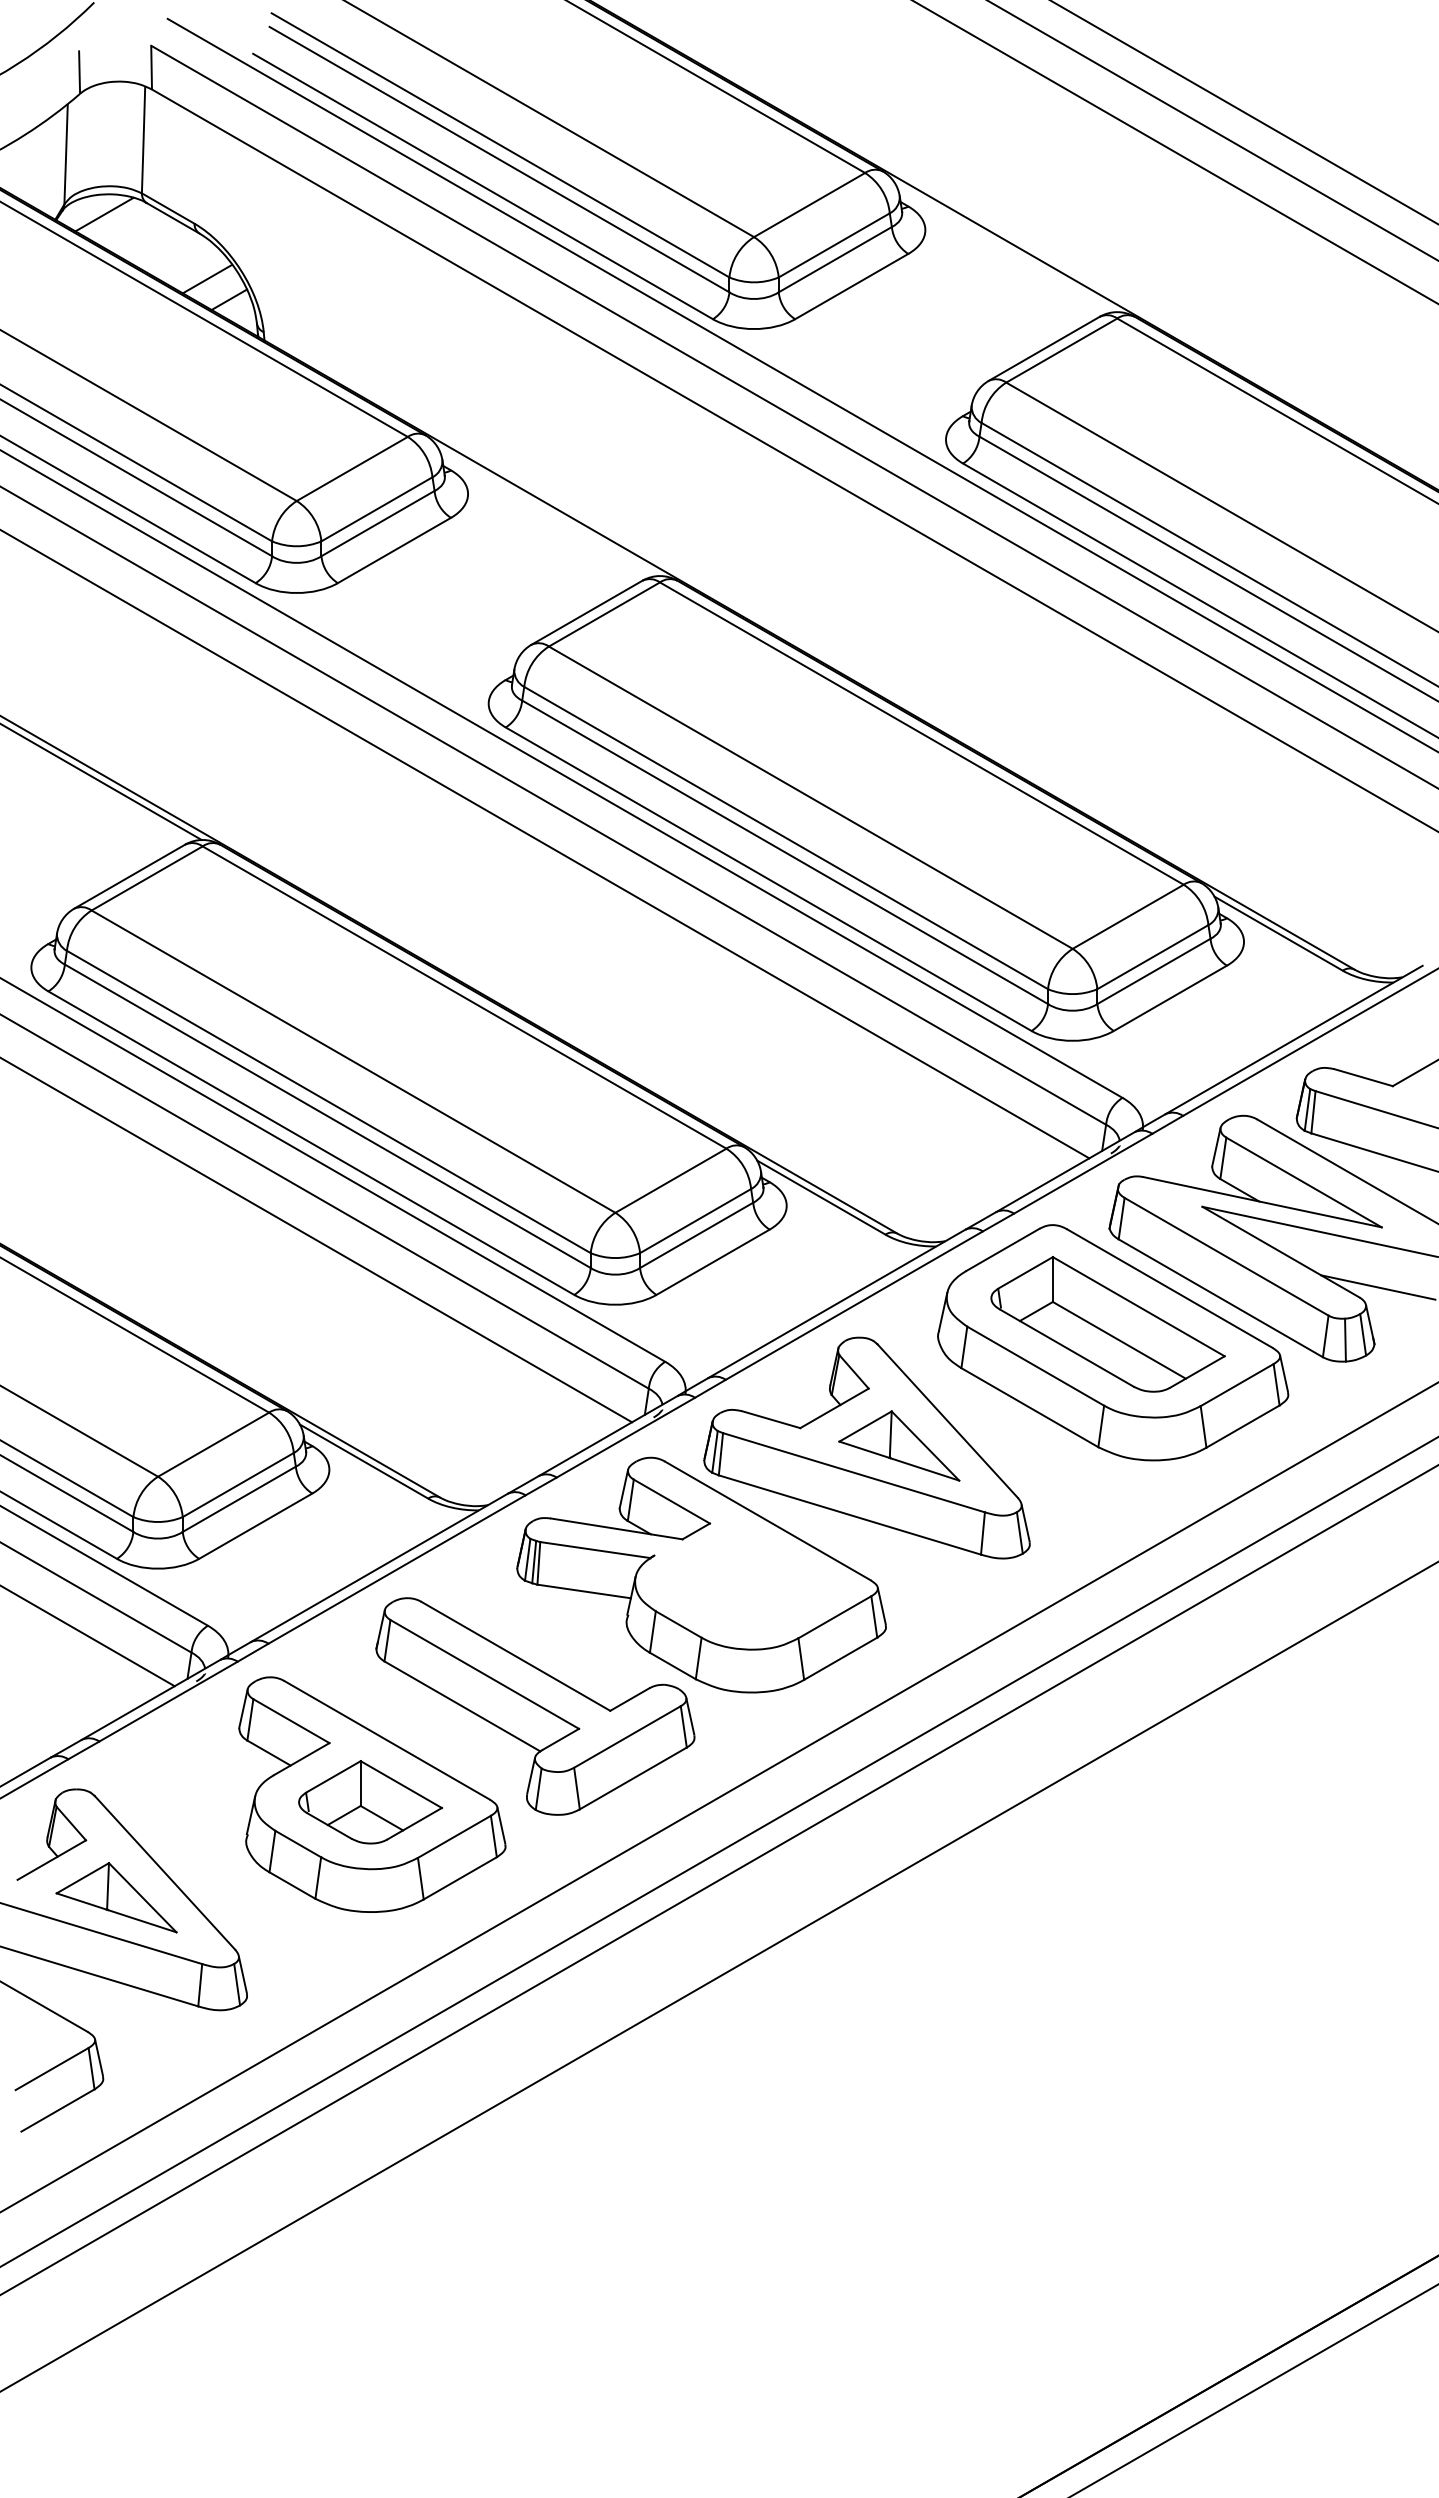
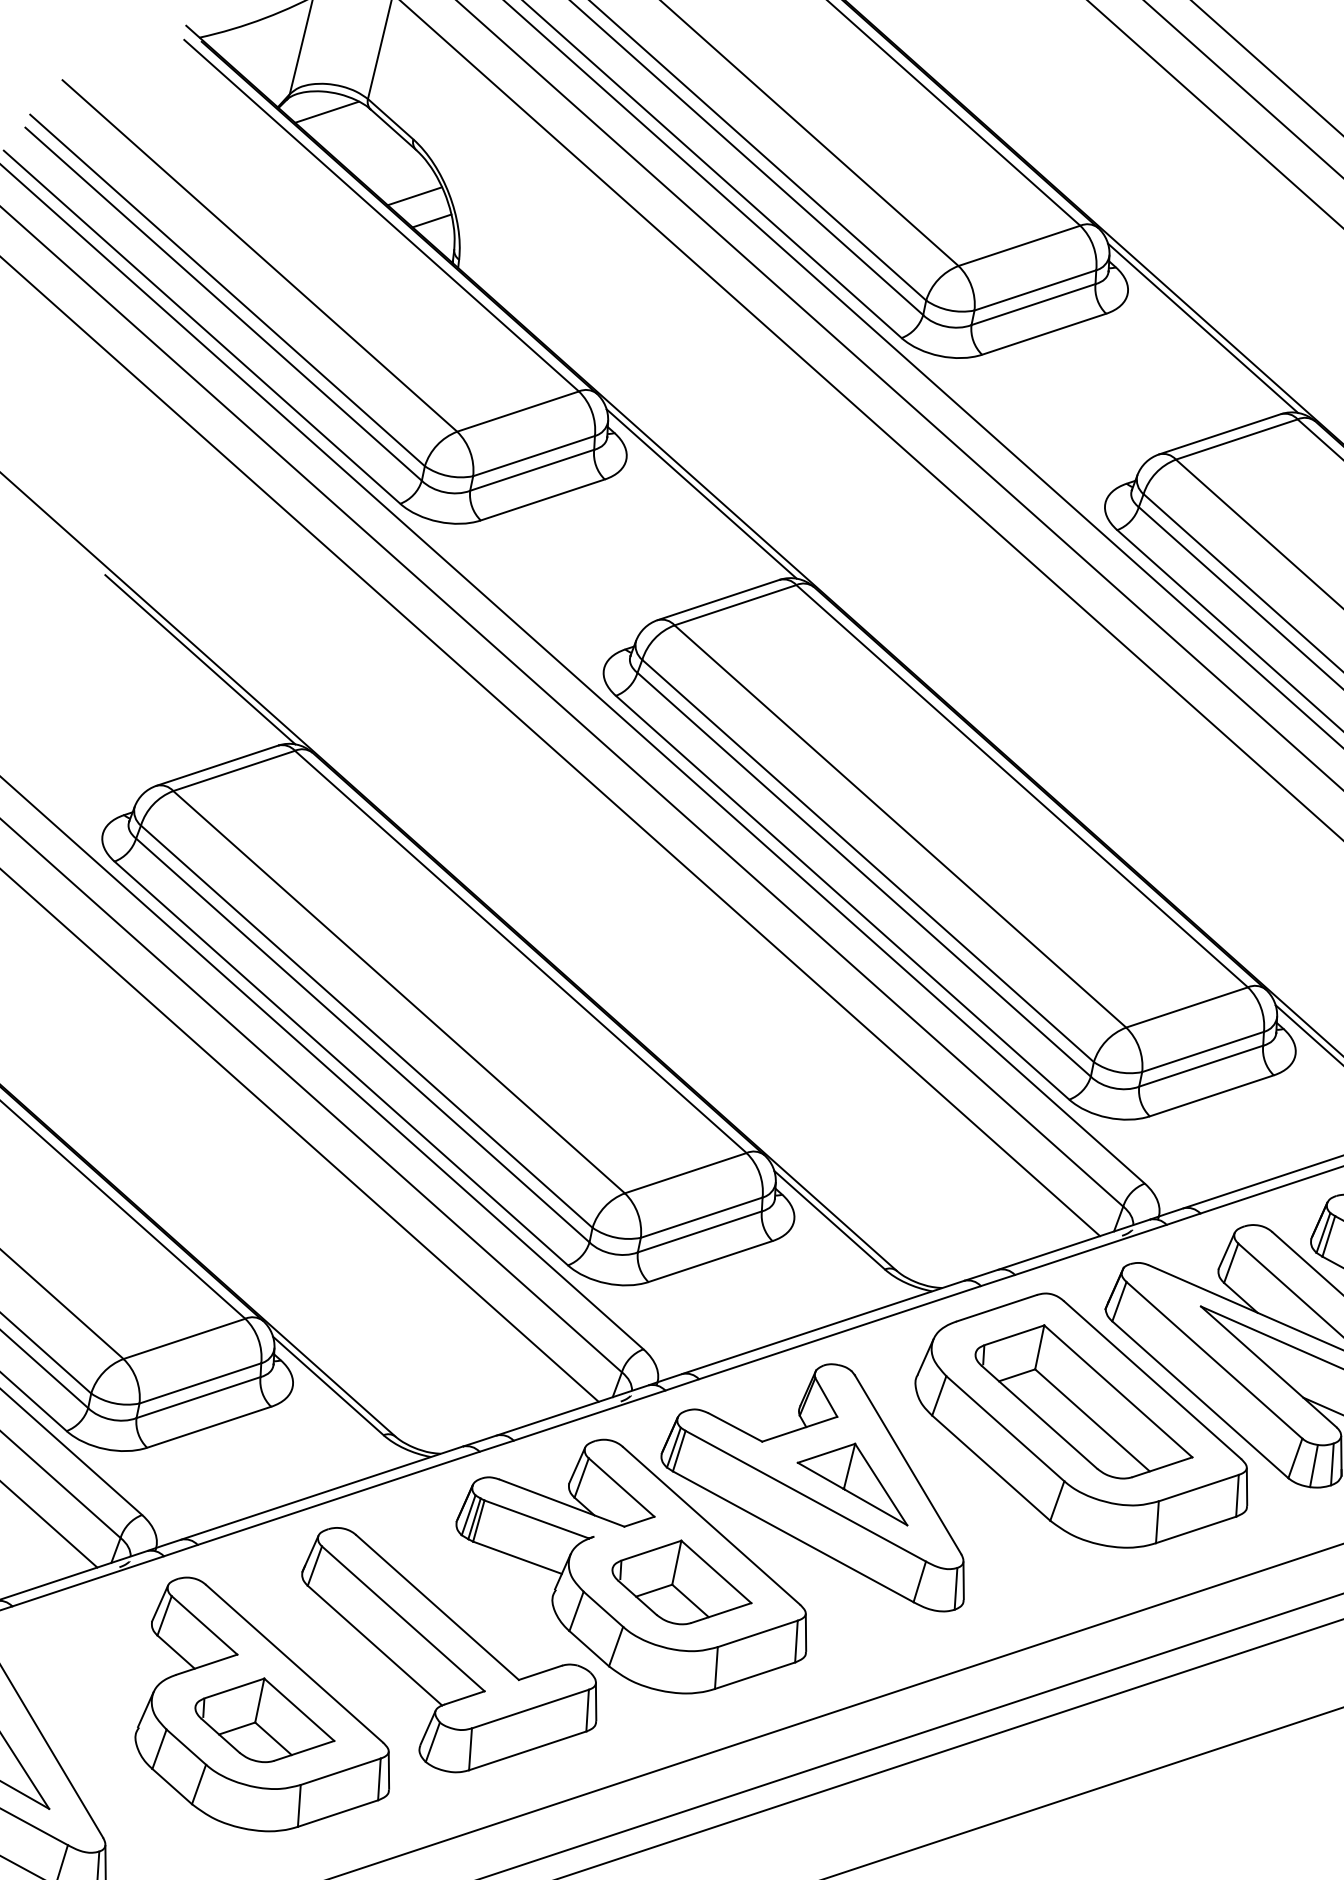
line: (1005, 248) -> (1202, 328), added
line: (548, 512) -> (701, 493), added
part: (750, 1582) -> (682, 1582), added

